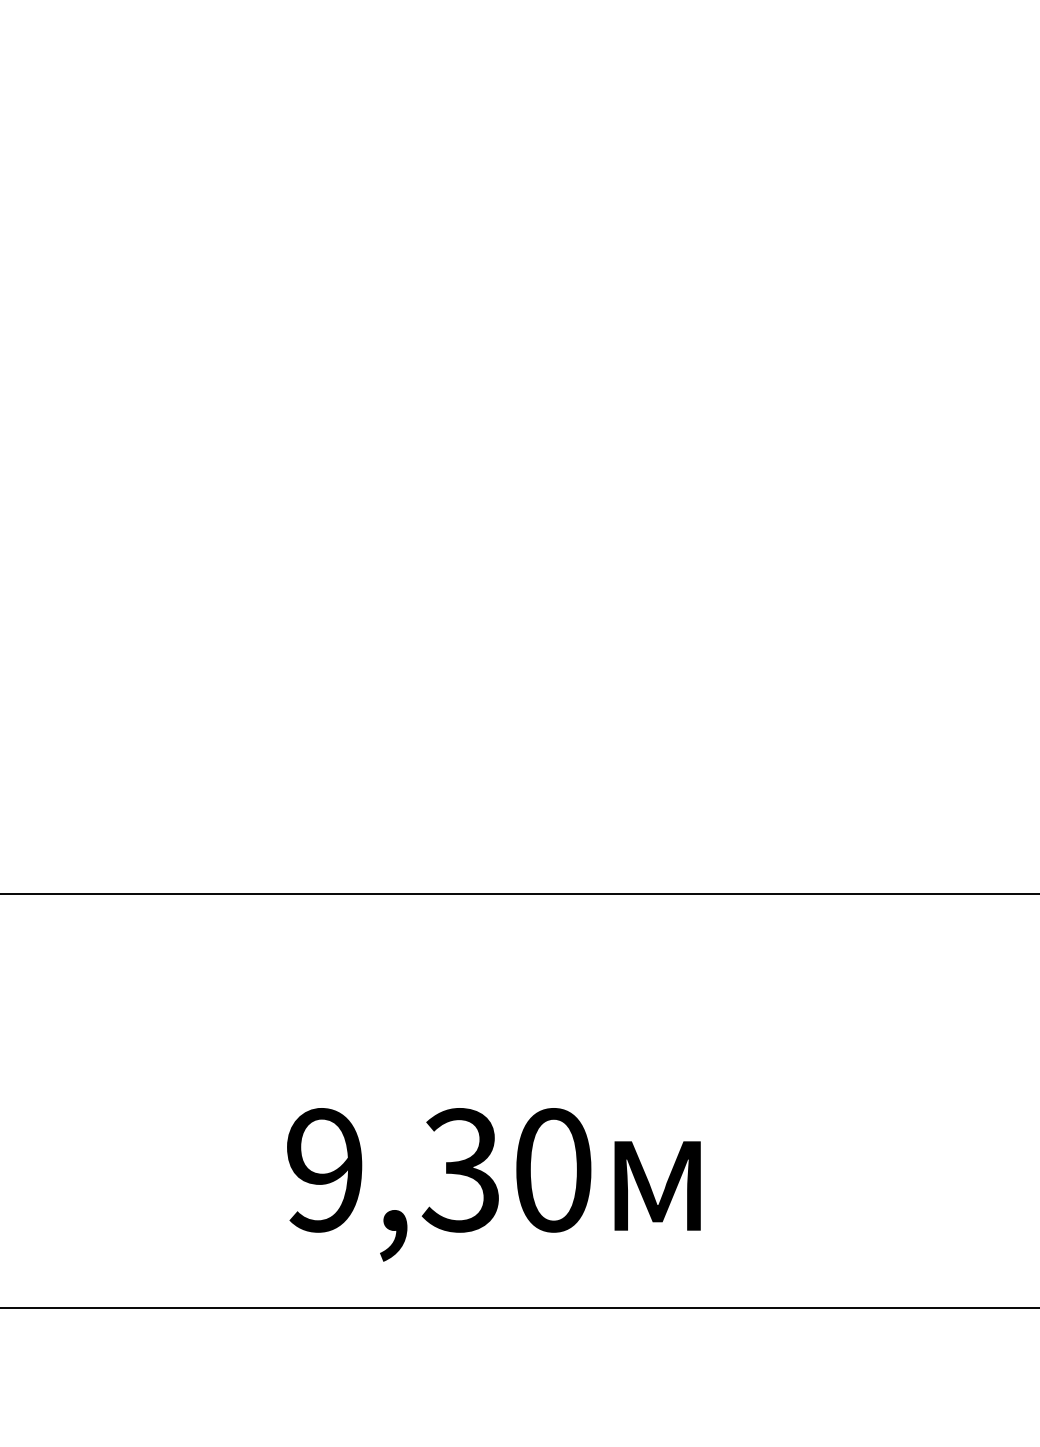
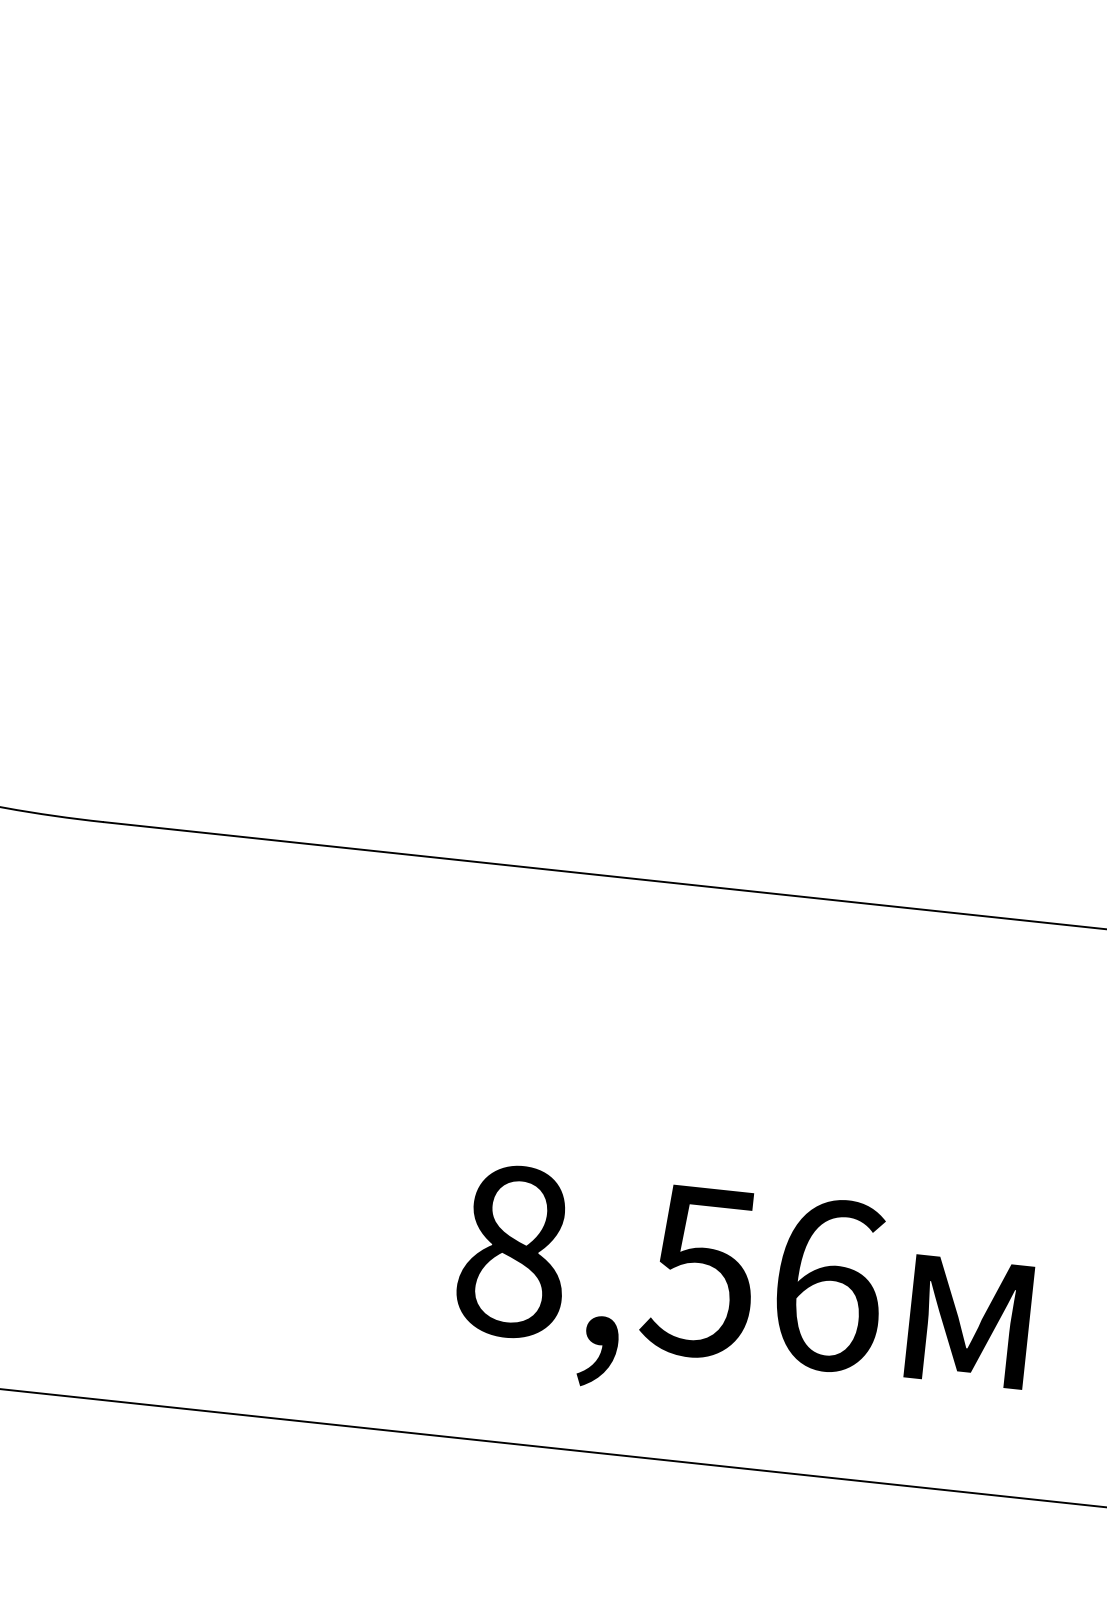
text: (439, 1170) -> (670, 1268), 9,30 -> 8,56

